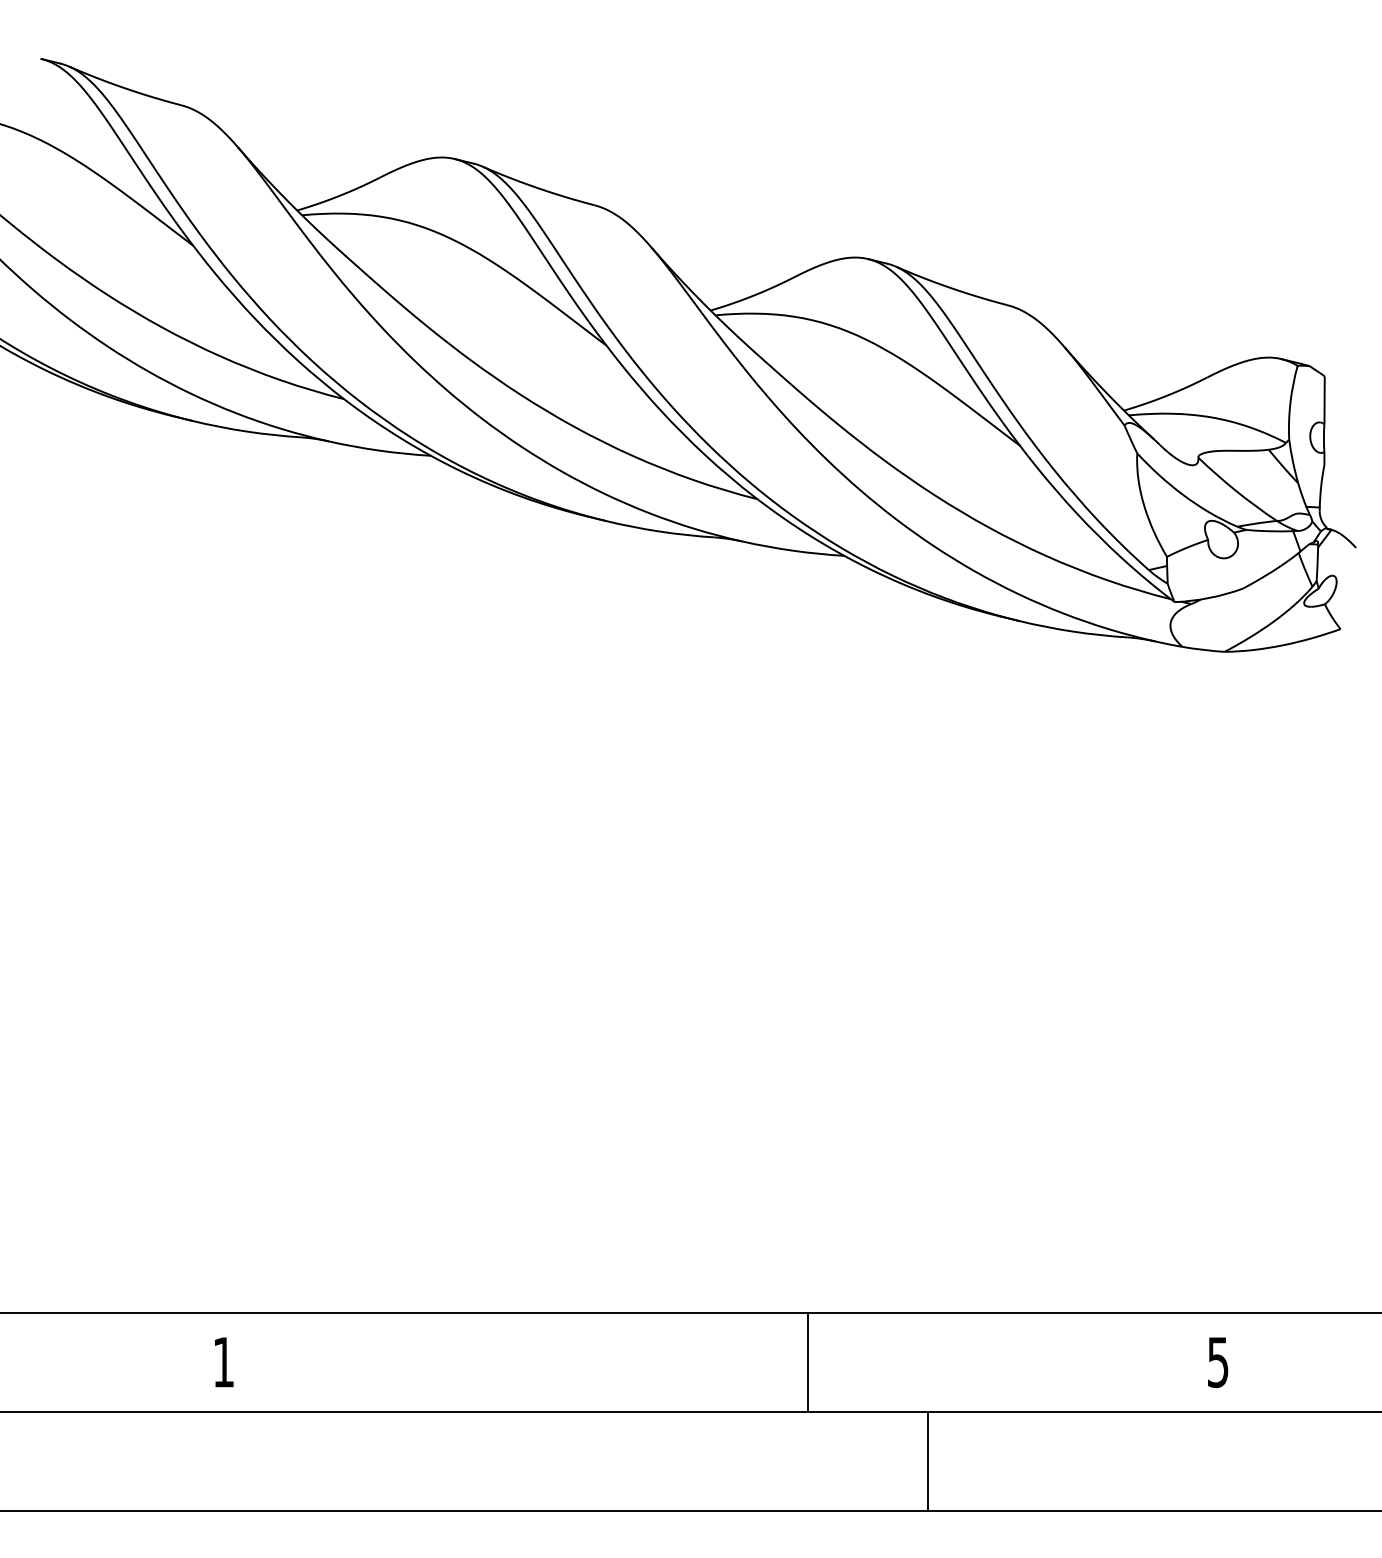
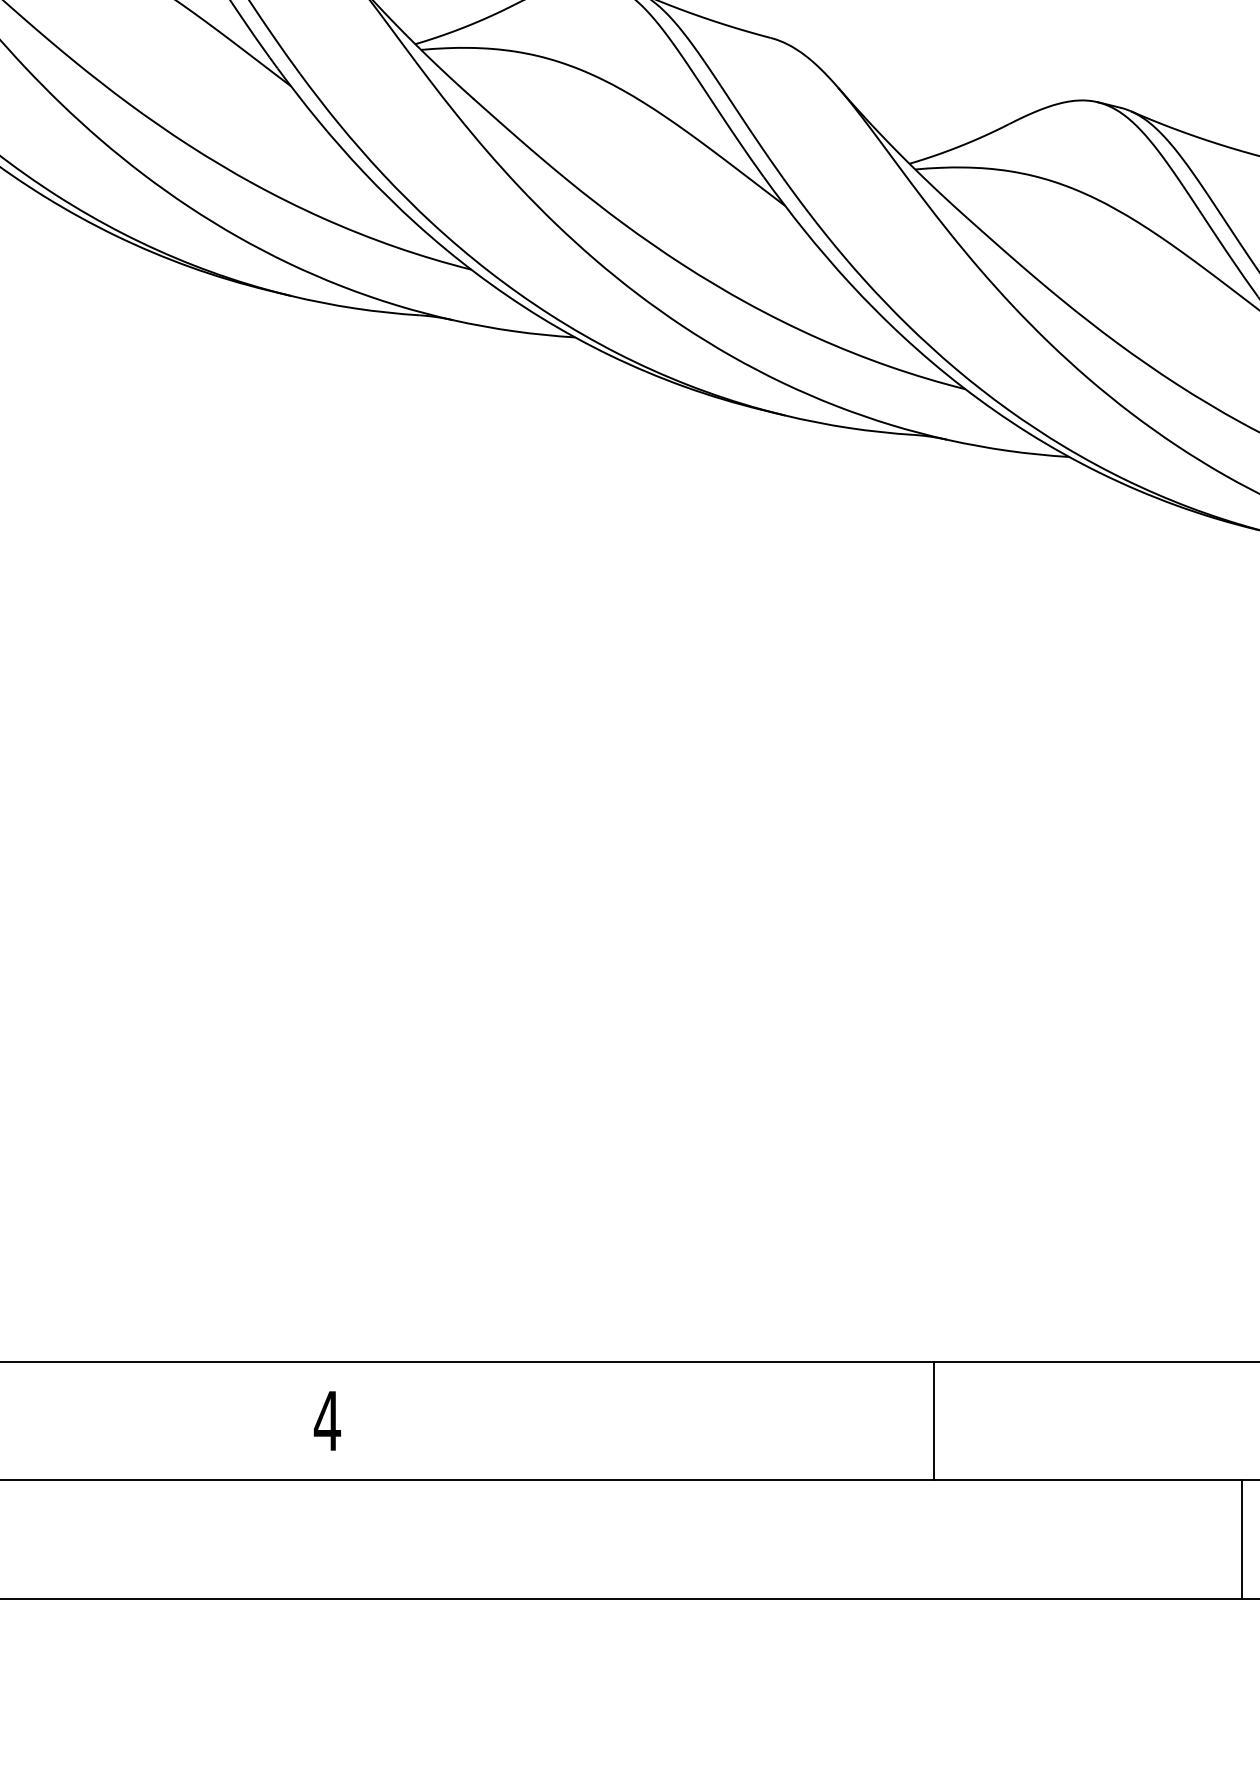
line: (807, 1361) -> (933, 1419), moved
text: (223, 1362) -> (327, 1421), 1 -> 4
line: (927, 1461) -> (1241, 1539), moved

